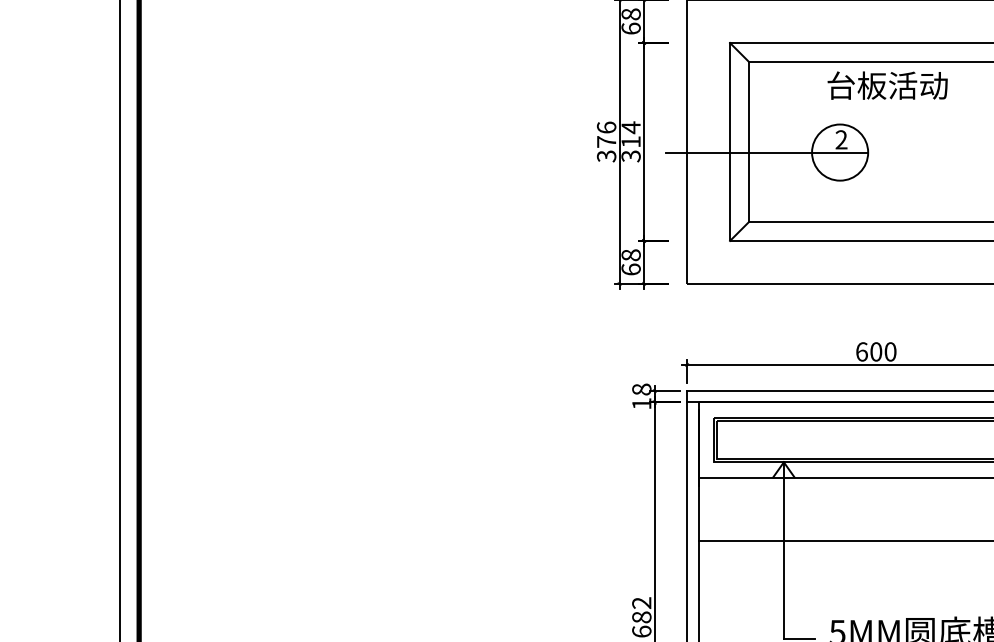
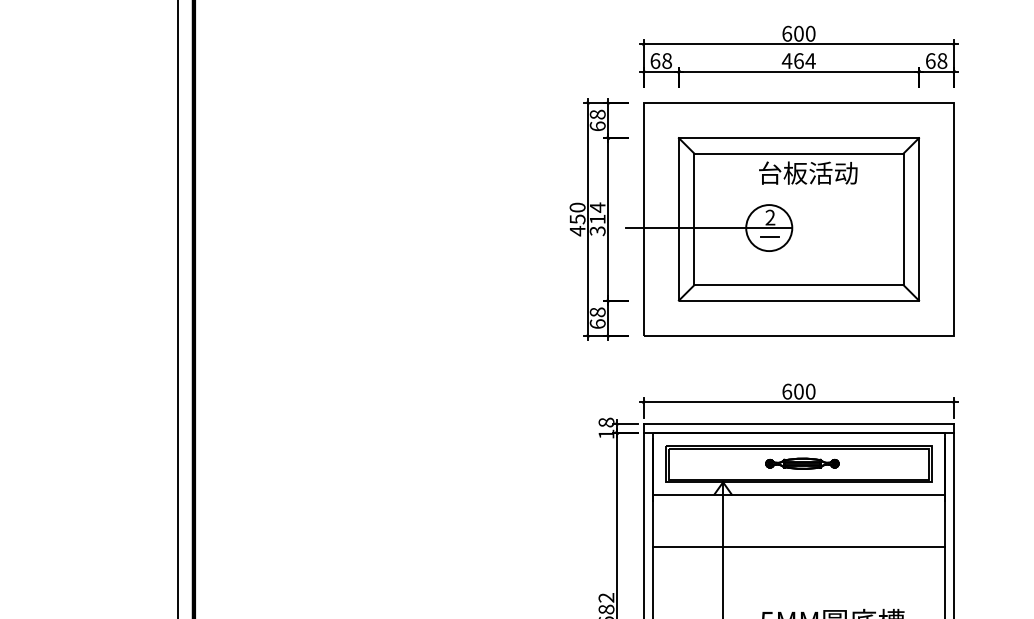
text: (606, 142) -> (577, 219), 376 -> 450
line: (840, 162) -> (769, 236), added
part: (880, 439) -> (802, 463), added

